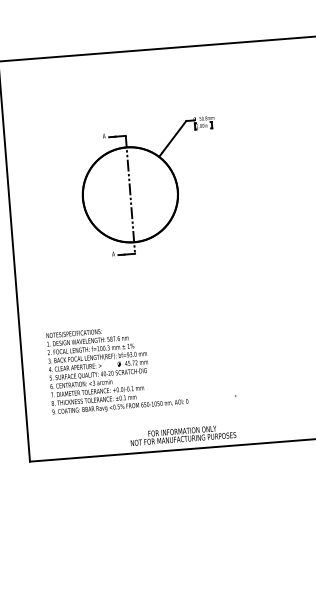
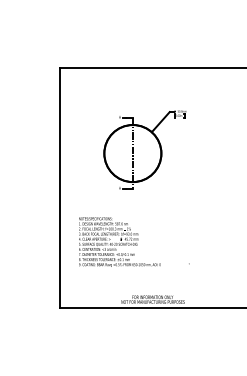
text: (141, 366) -> (134, 241), moved

